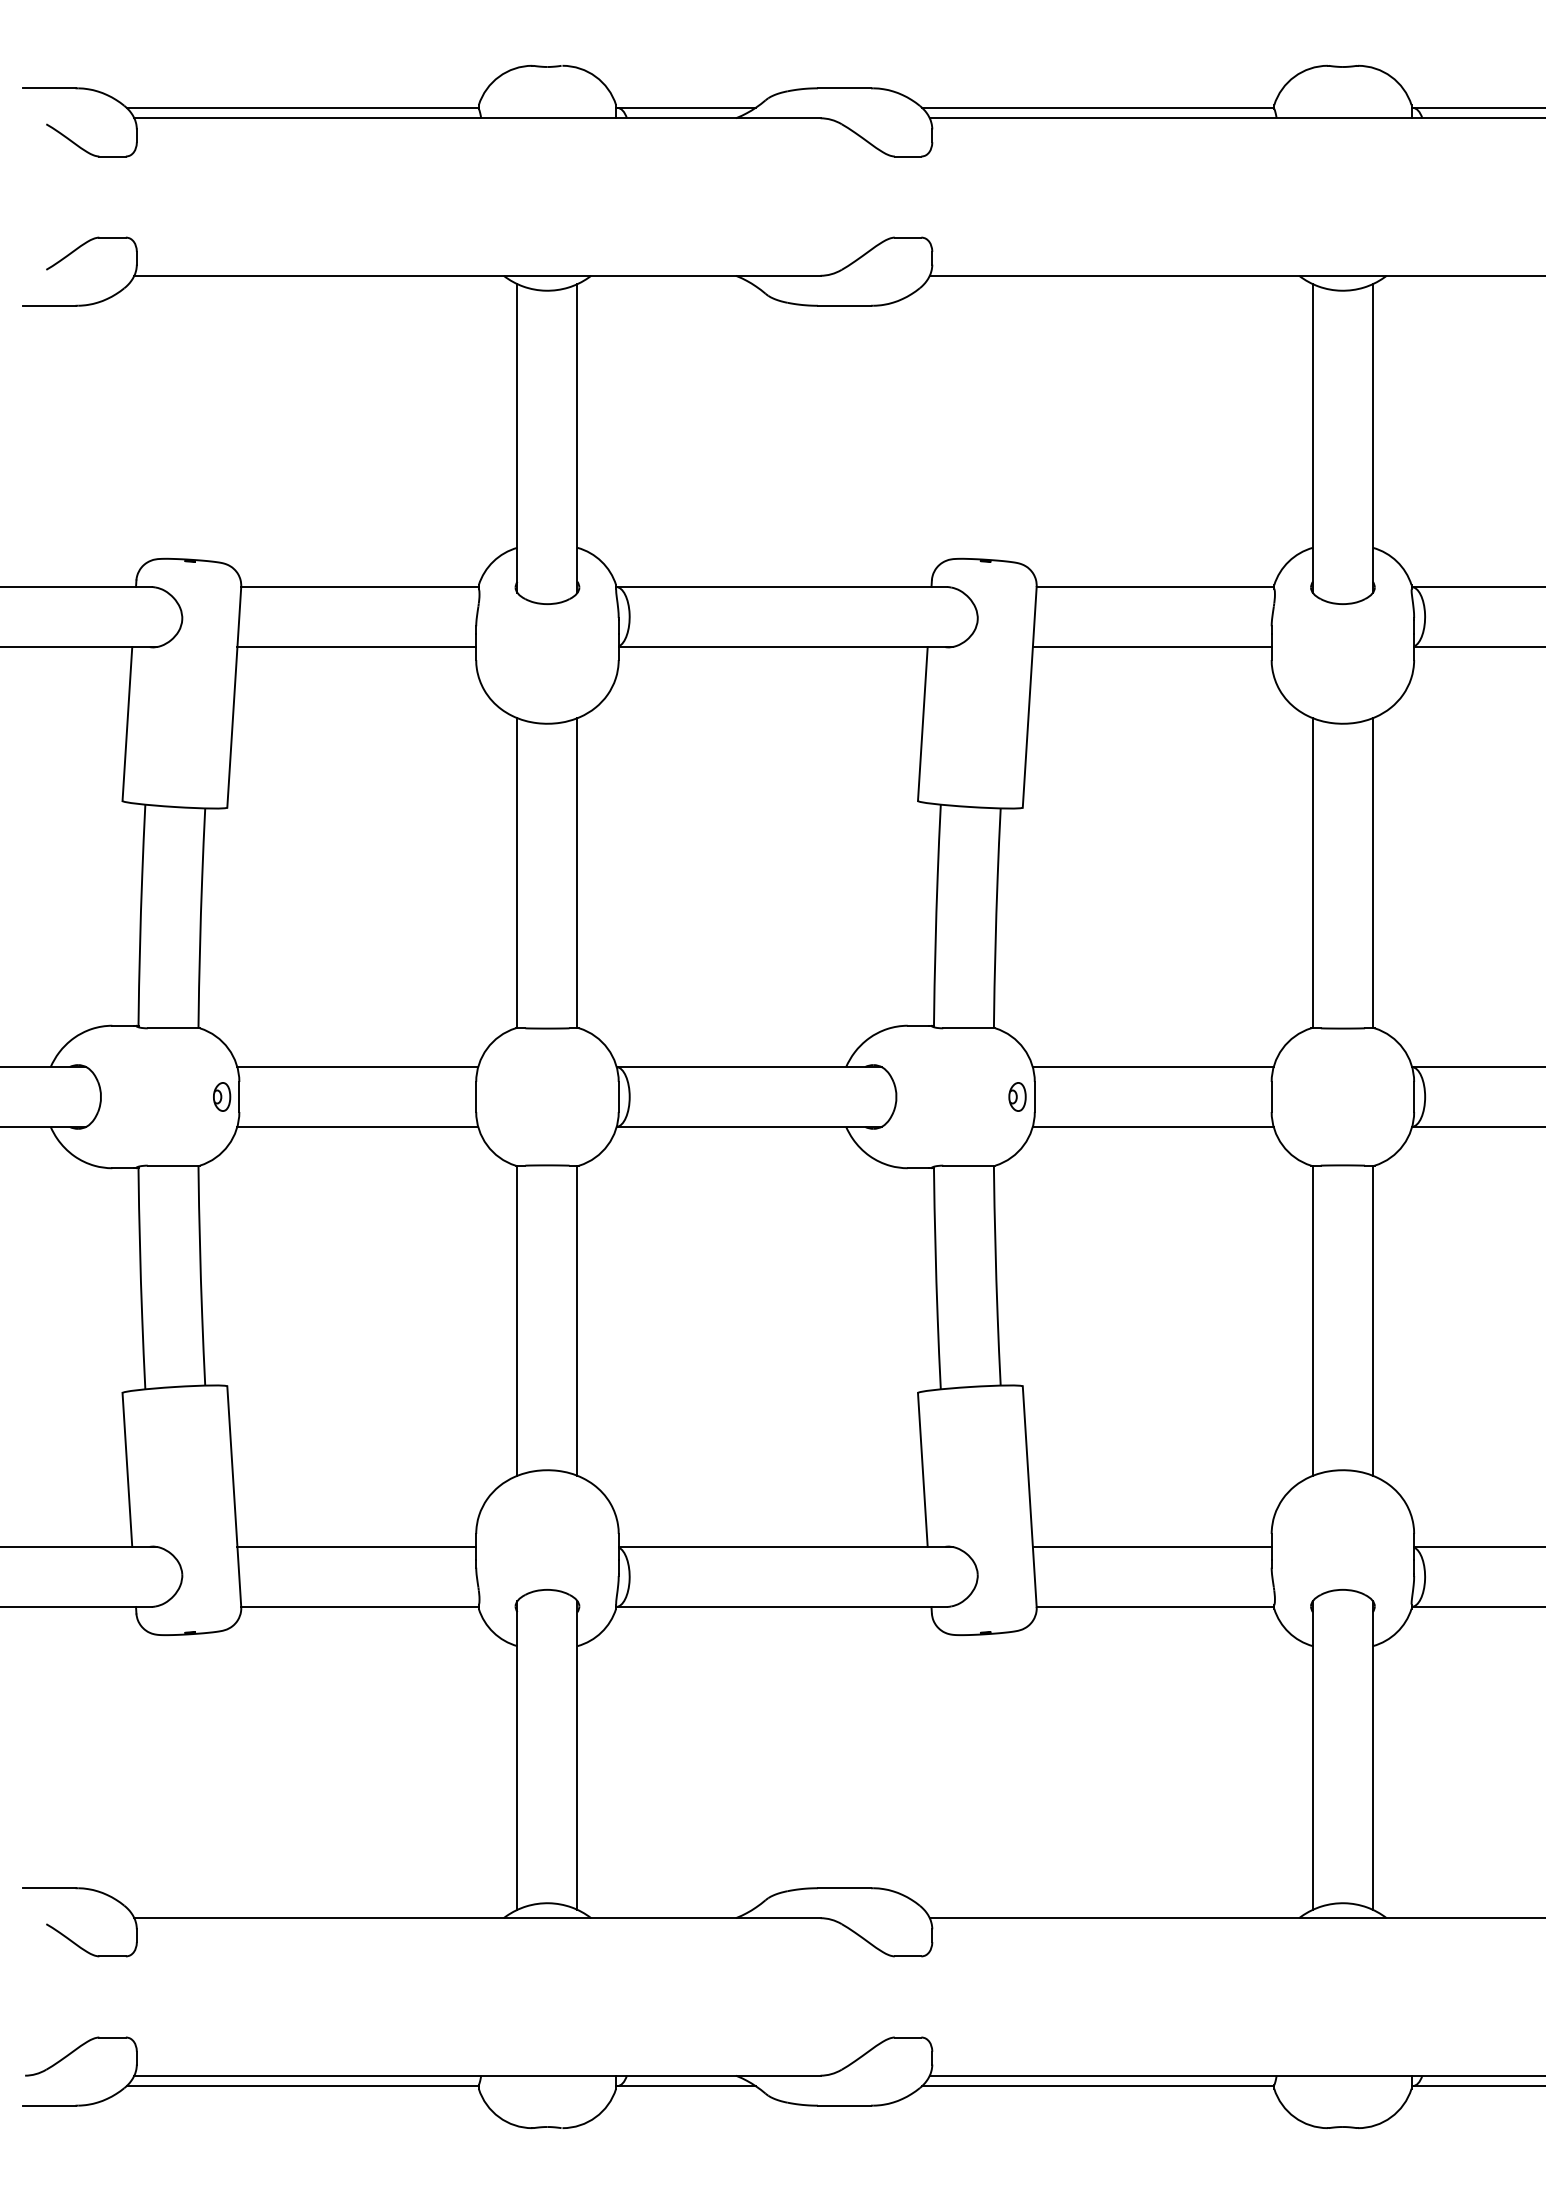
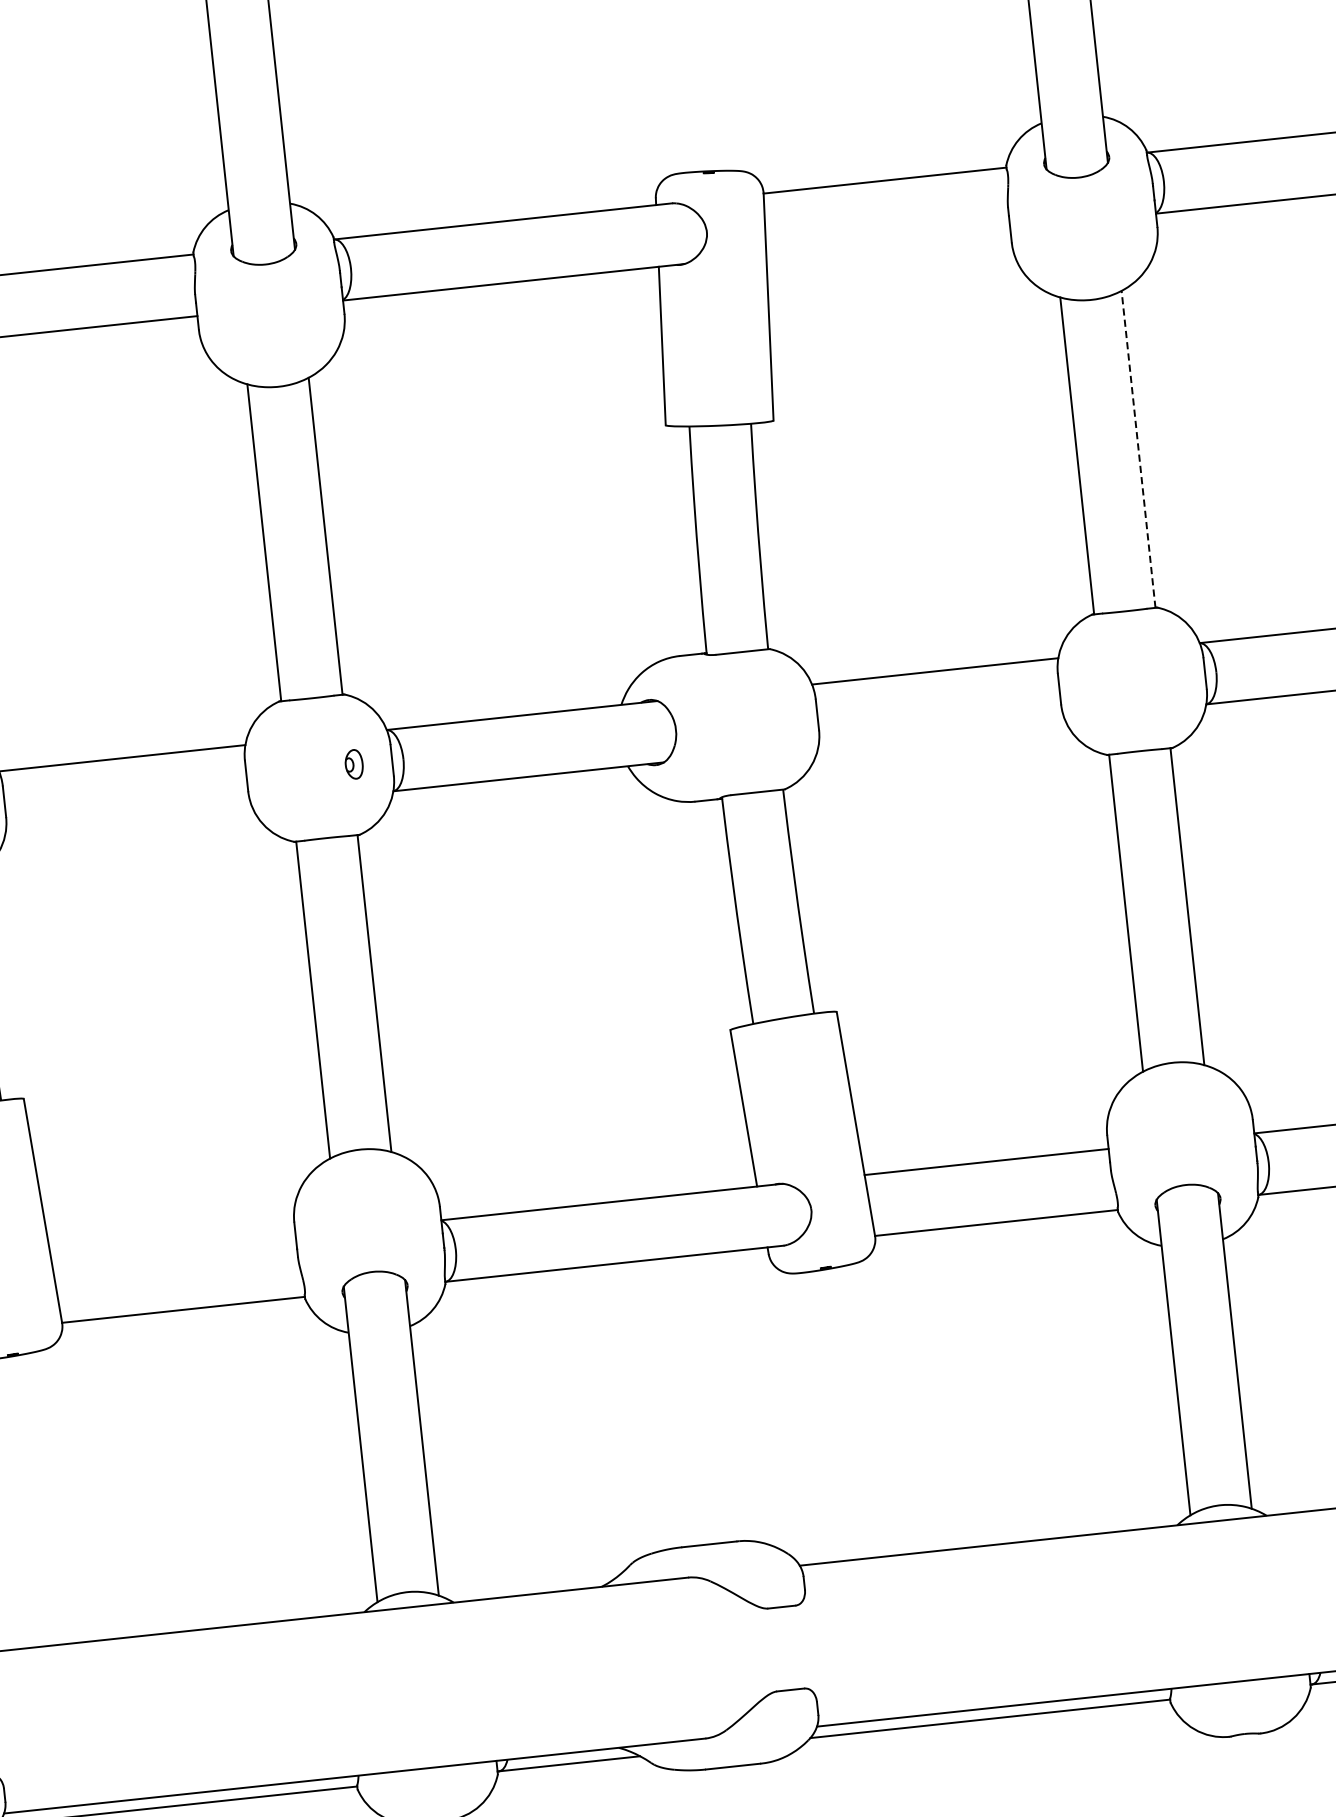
line: (1151, 647) -> (887, 242), removed
line: (1372, 872) -> (1138, 448), solid -> dashed
part: (1017, 1096) -> (354, 763), moved
line: (357, 1126) -> (128, 819), removed
line: (1152, 1126) -> (940, 732), removed
line: (356, 1546) -> (173, 1248), removed

